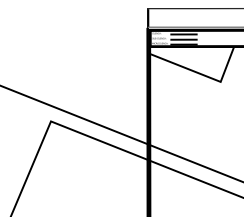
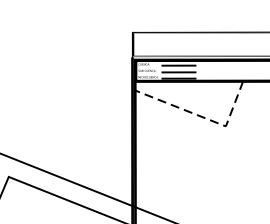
line: (203, 75) -> (203, 118), solid -> dashed

